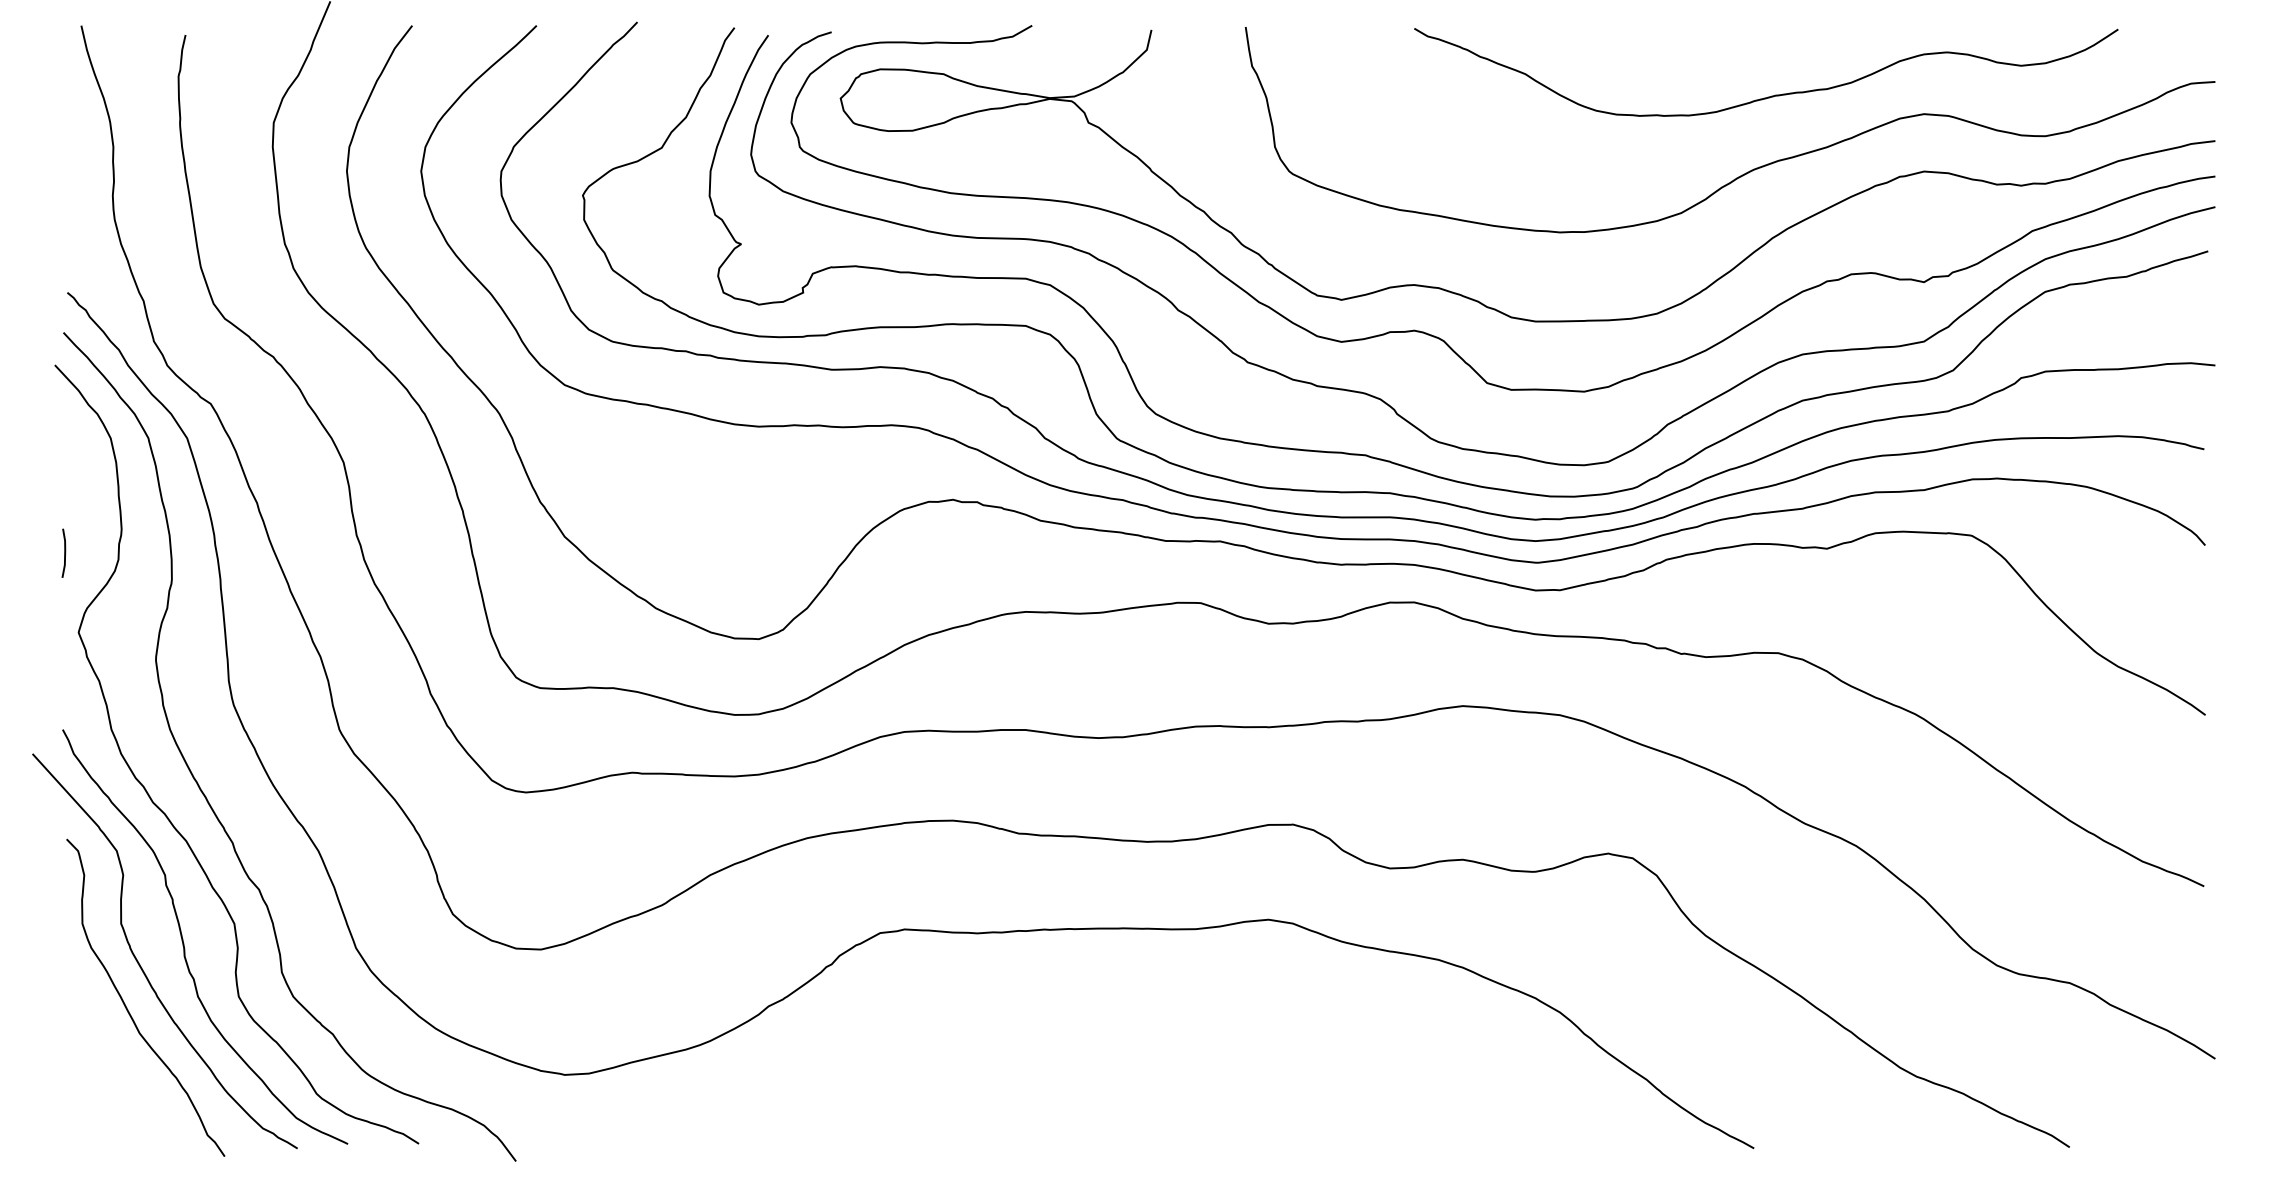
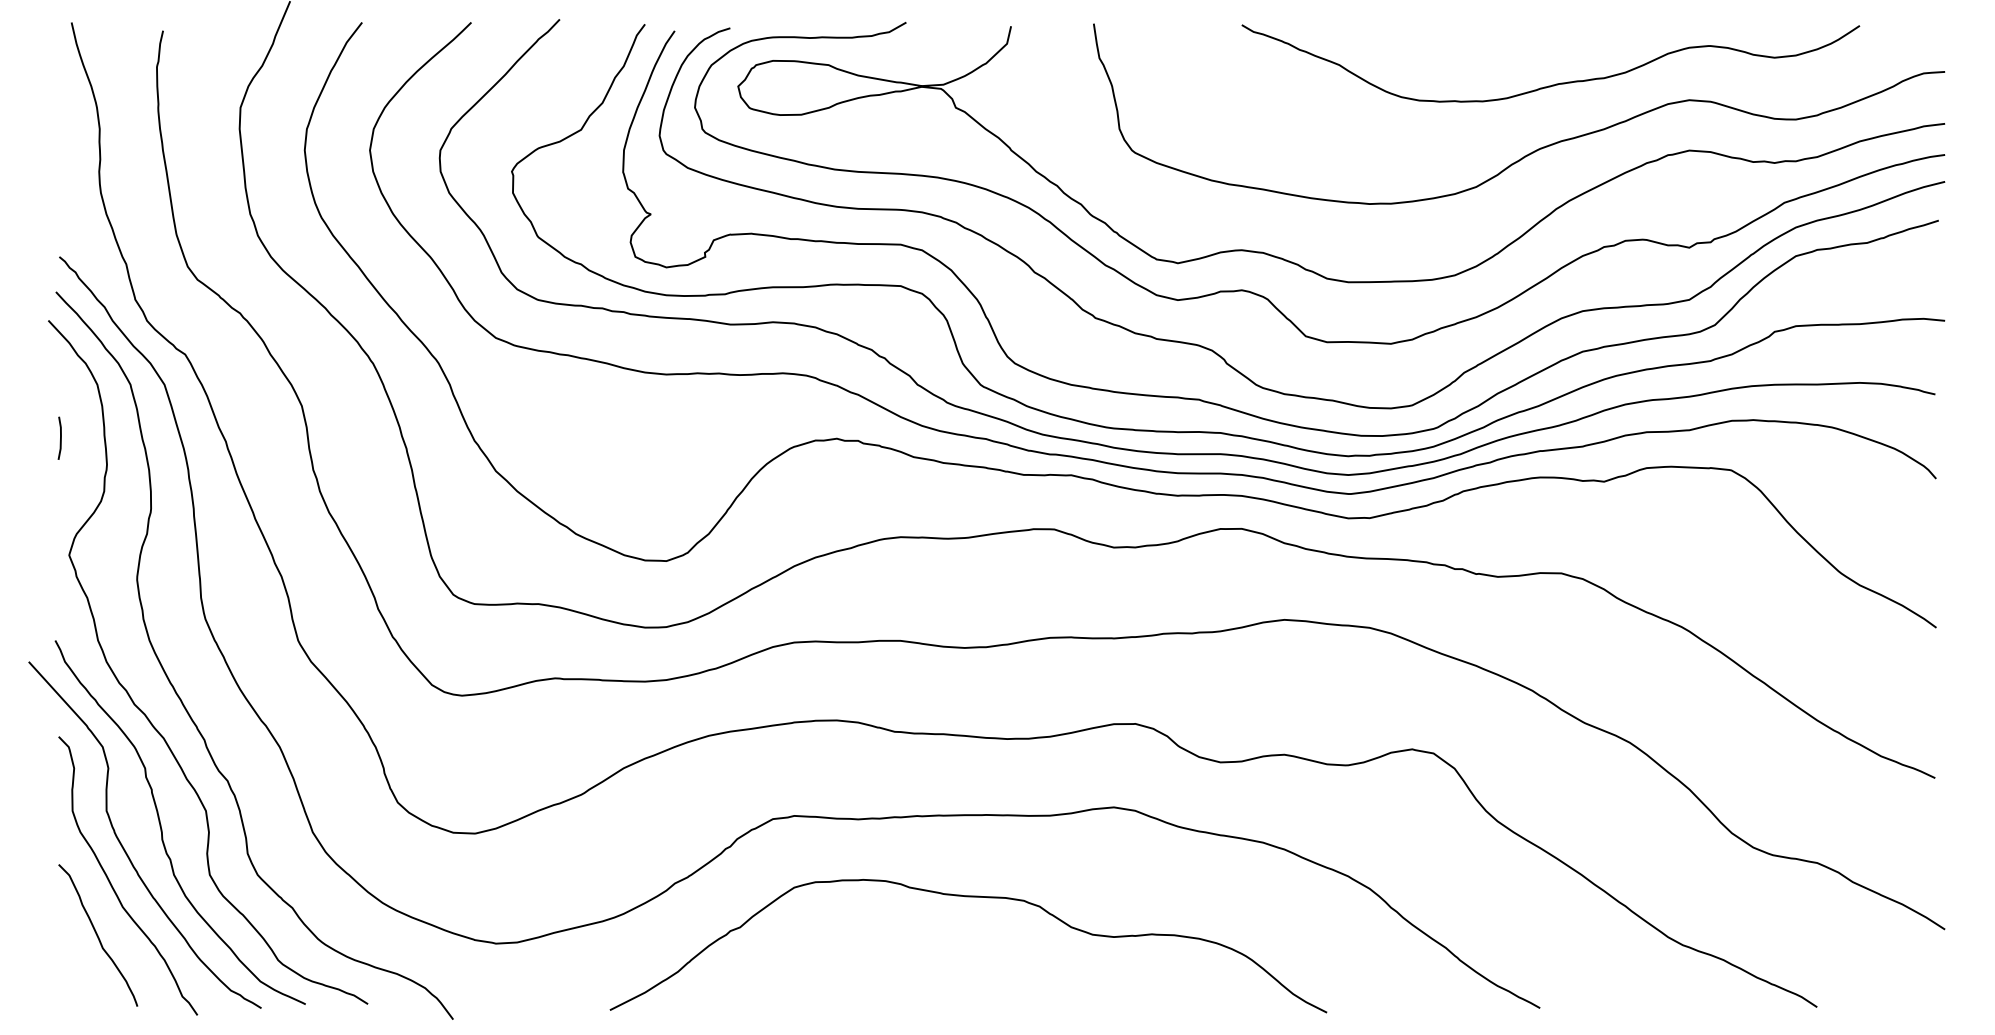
line: (64, 552) -> (60, 437), moved
curve: (1107, 1022) -> (972, 897), added
curve: (111, 1065) -> (98, 935), added

